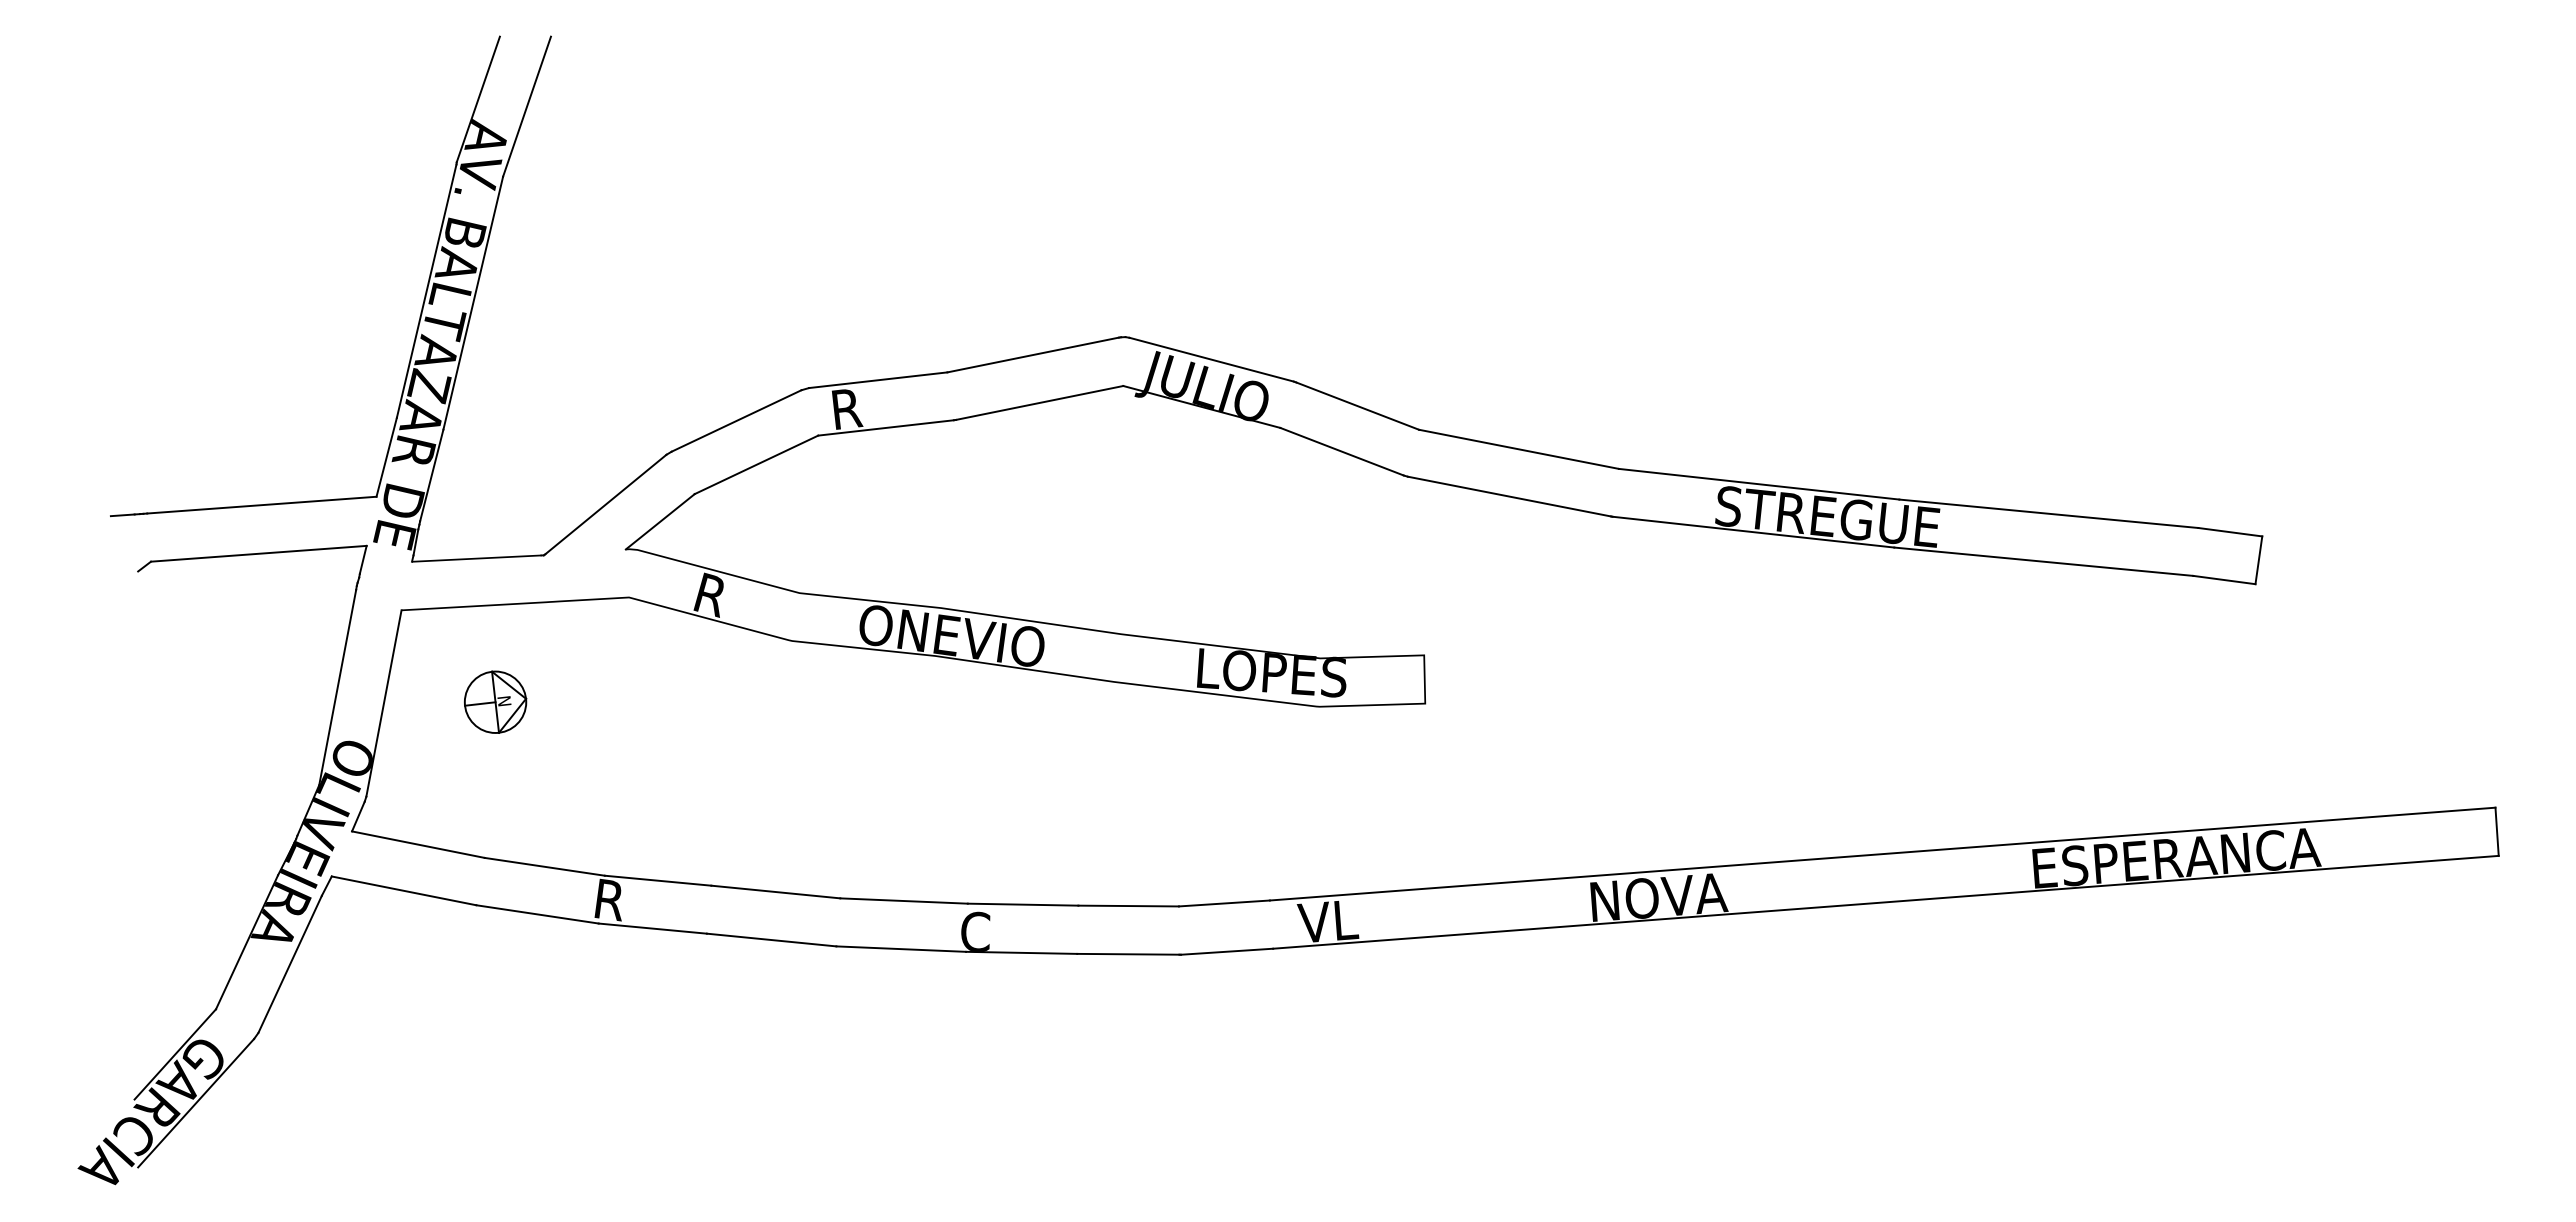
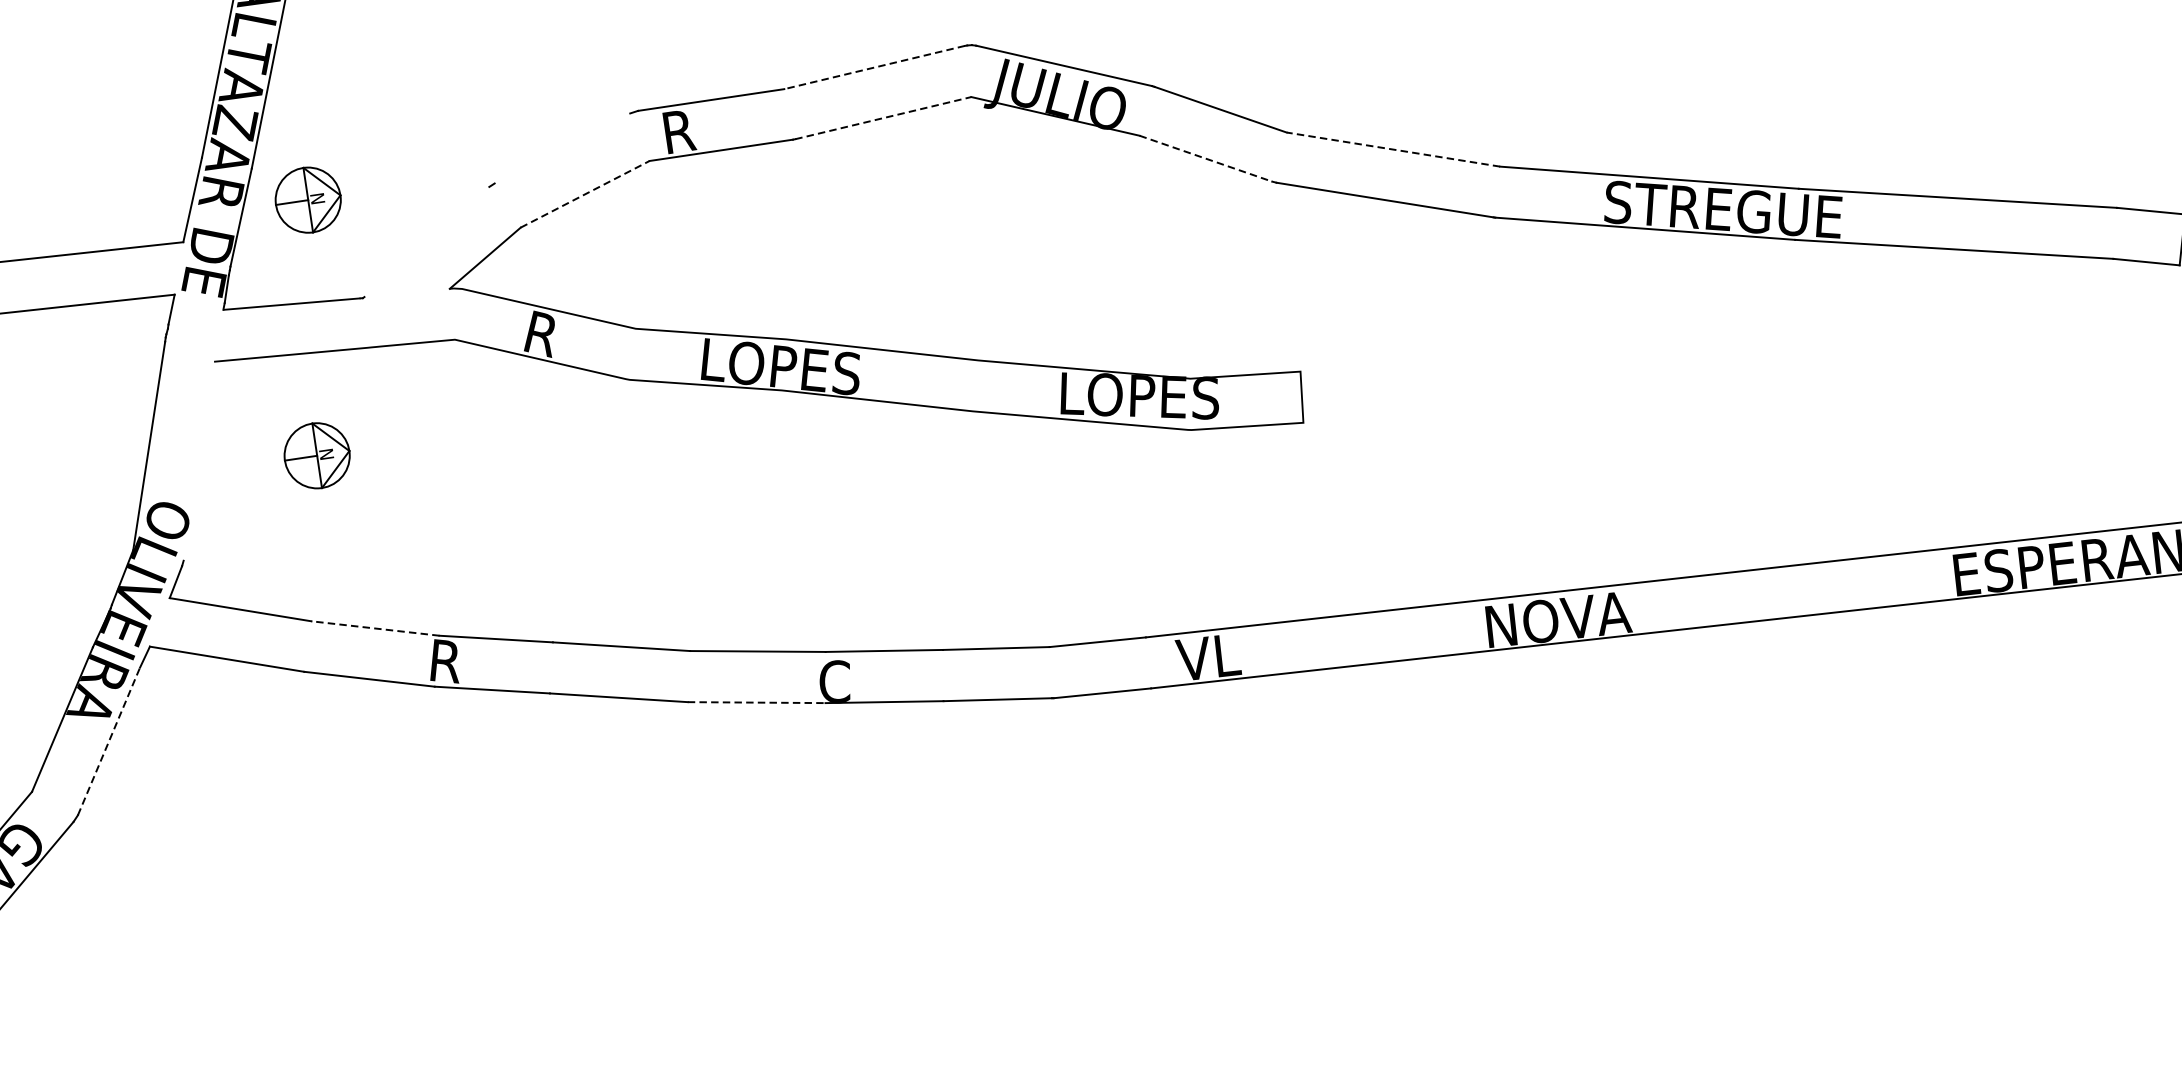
line: (1033, 355) -> (874, 68), solid -> dashed
line: (1040, 402) -> (884, 117), solid -> dashed
line: (736, 420) -> (562, 147), removed
line: (1519, 449) -> (1393, 149), solid -> dashed
line: (1342, 451) -> (1206, 158), solid -> dashed
part: (495, 460) -> (308, 199), added
line: (756, 464) -> (585, 193), solid -> dashed
line: (605, 504) -> (426, 241), removed
text: (951, 635) -> (798, 368), ONEVIO -> LOPES
line: (383, 703) -> (198, 461), removed
line: (544, 866) -> (375, 628), solid -> dashed
line: (901, 949) -> (756, 703), solid -> dashed
line: (290, 963) -> (109, 740), solid -> dashed

